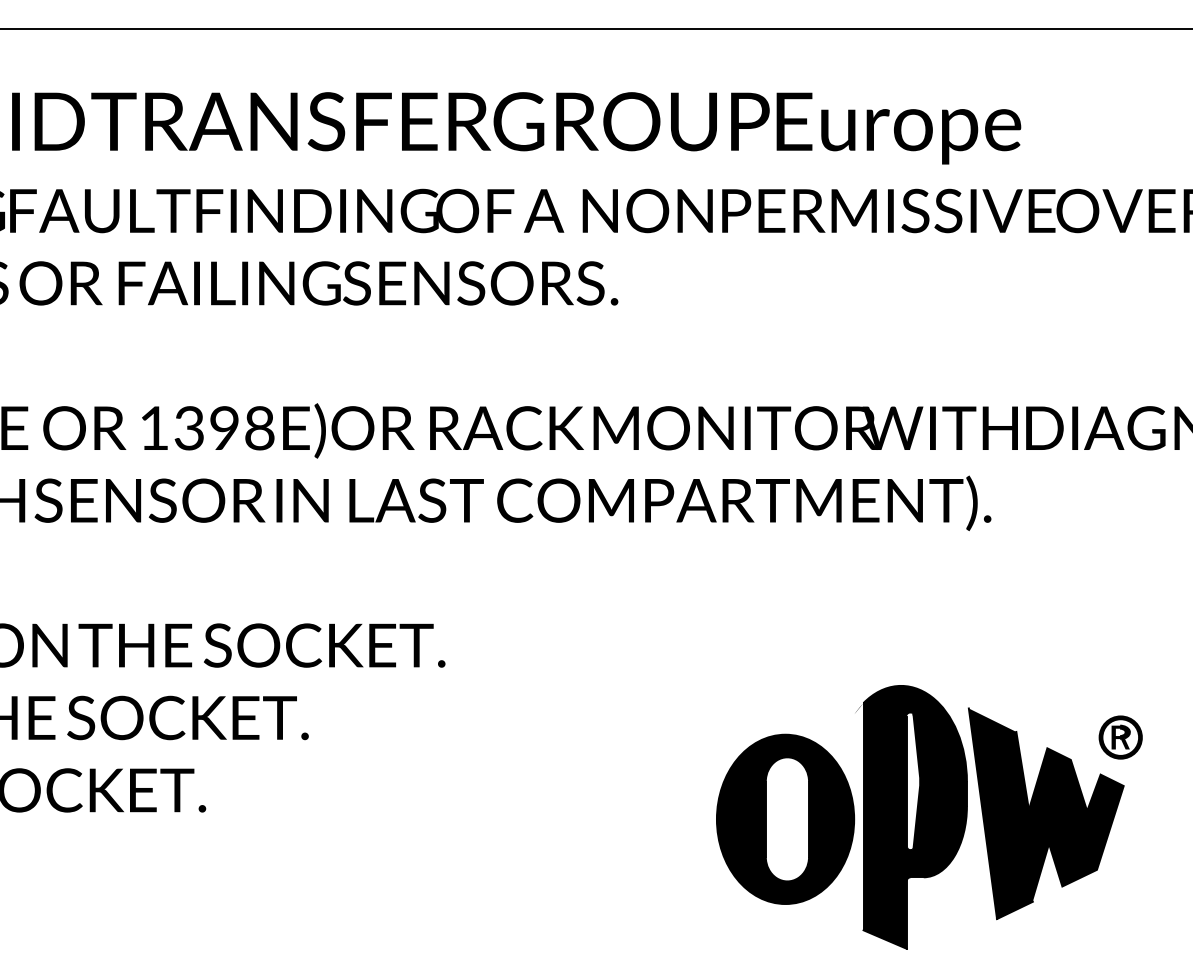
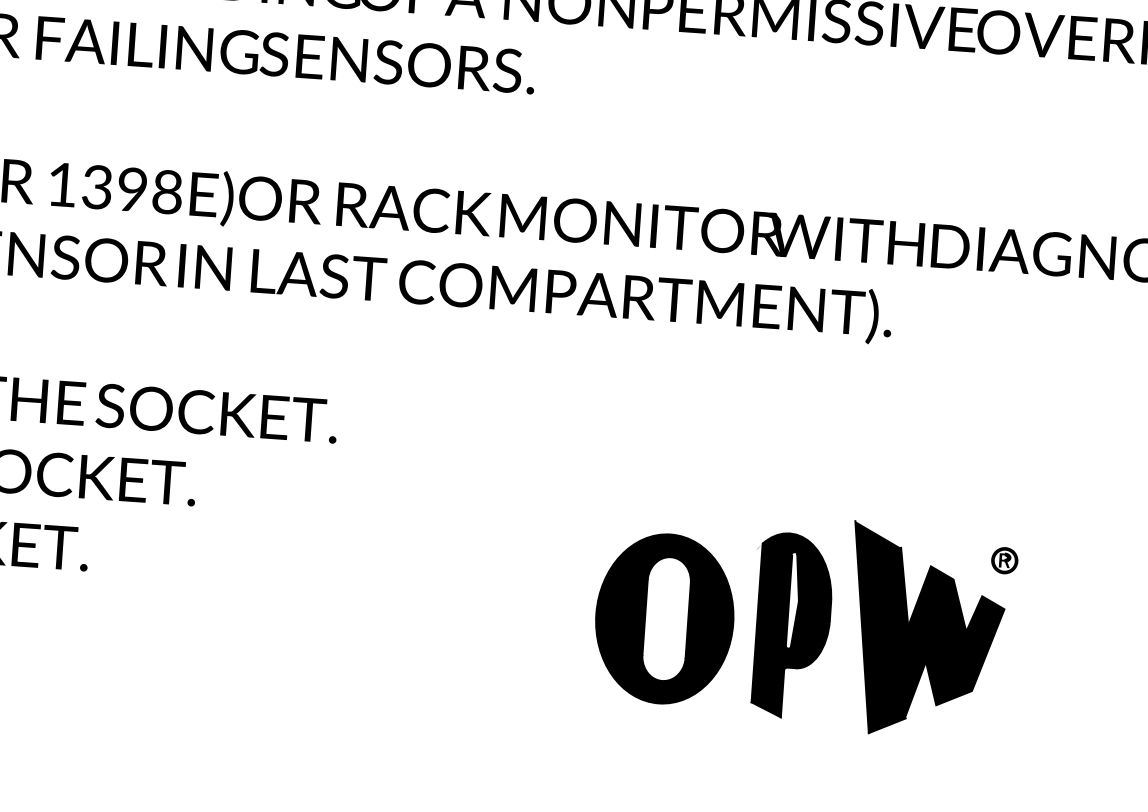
part: (1120, 737) -> (1004, 560), size x0.6
part: (911, 817) -> (790, 625), size x0.7

